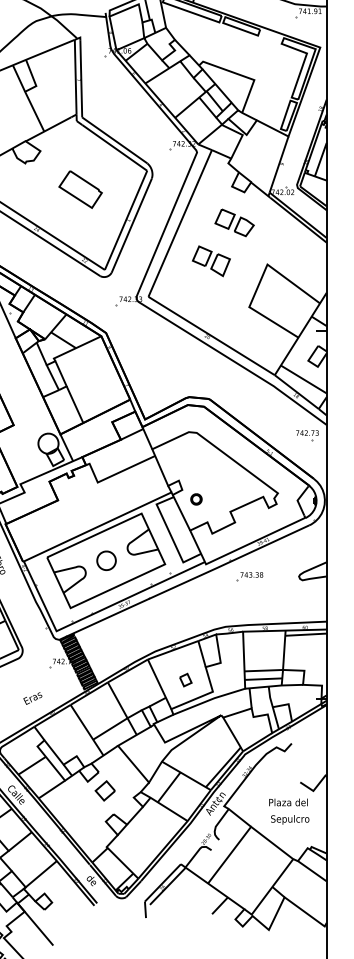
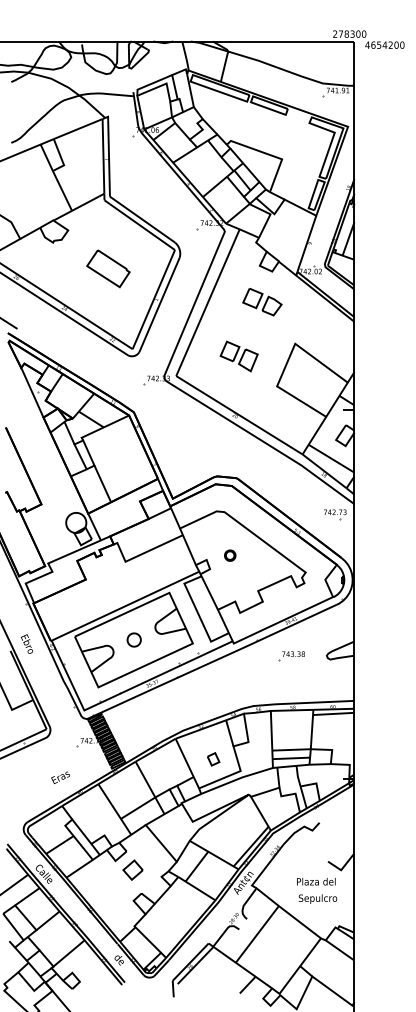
part: (210, 261) -> (238, 356), moved
part: (196, 499) -> (230, 555), moved
part: (105, 560) -> (133, 639), size x0.71
part: (249, 577) -> (291, 656), moved

